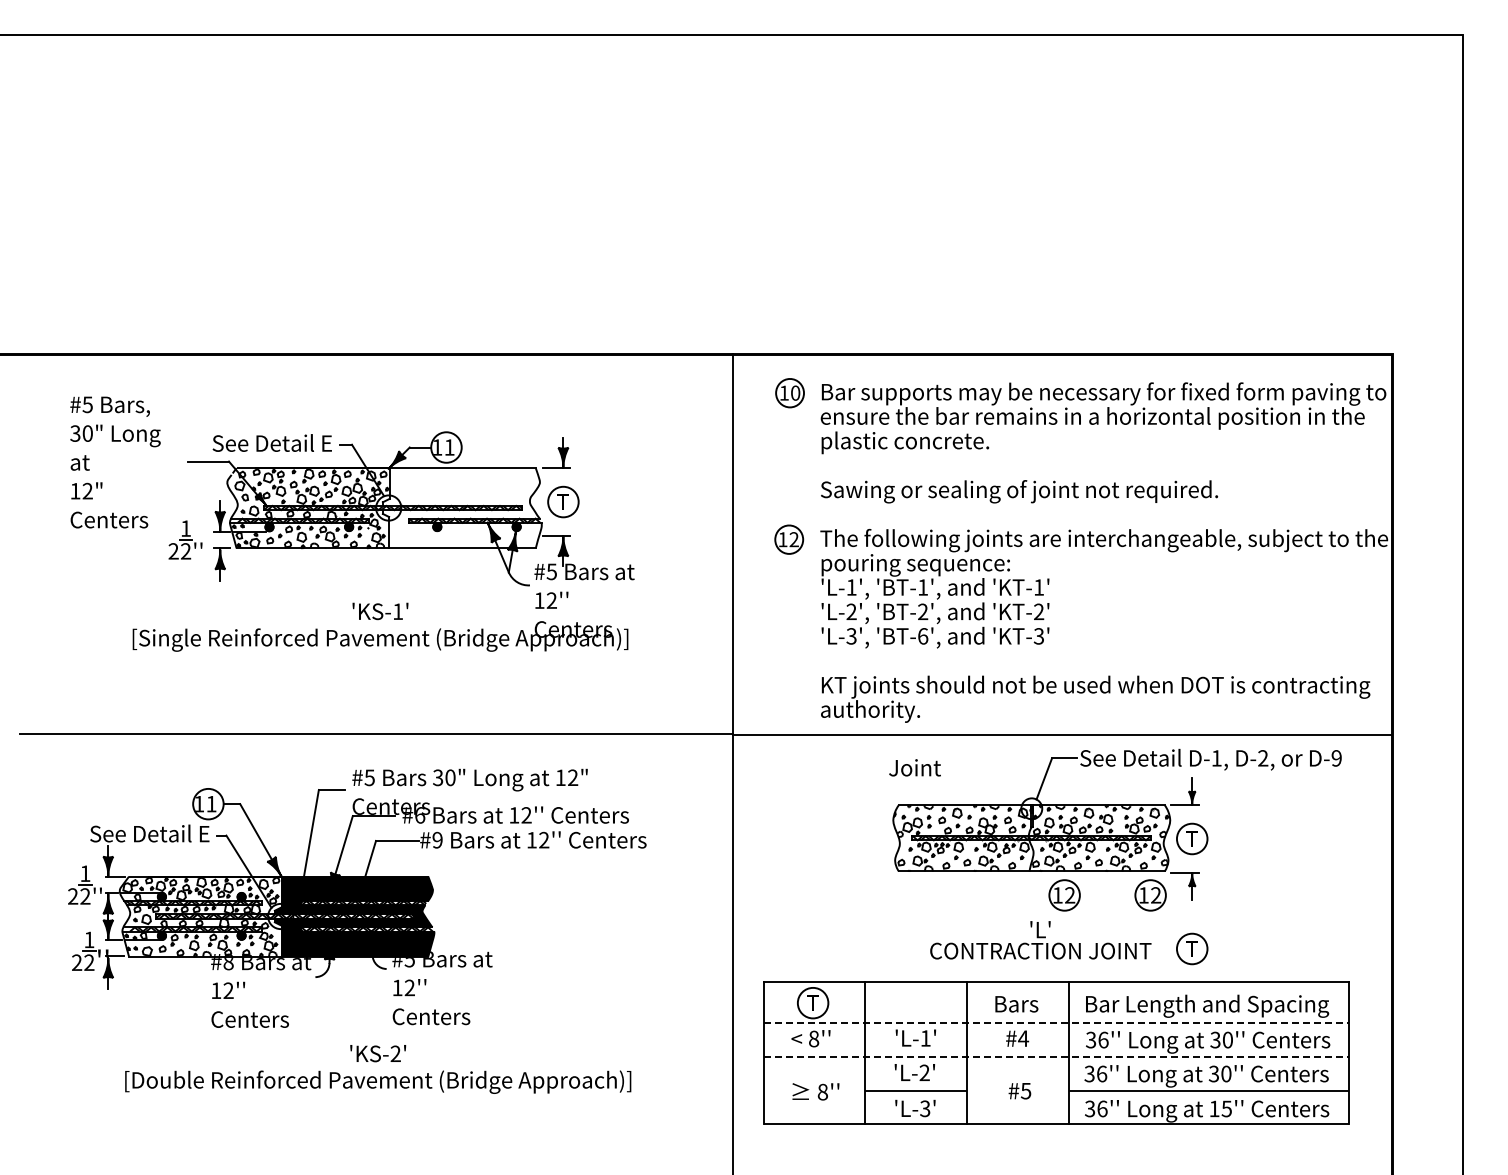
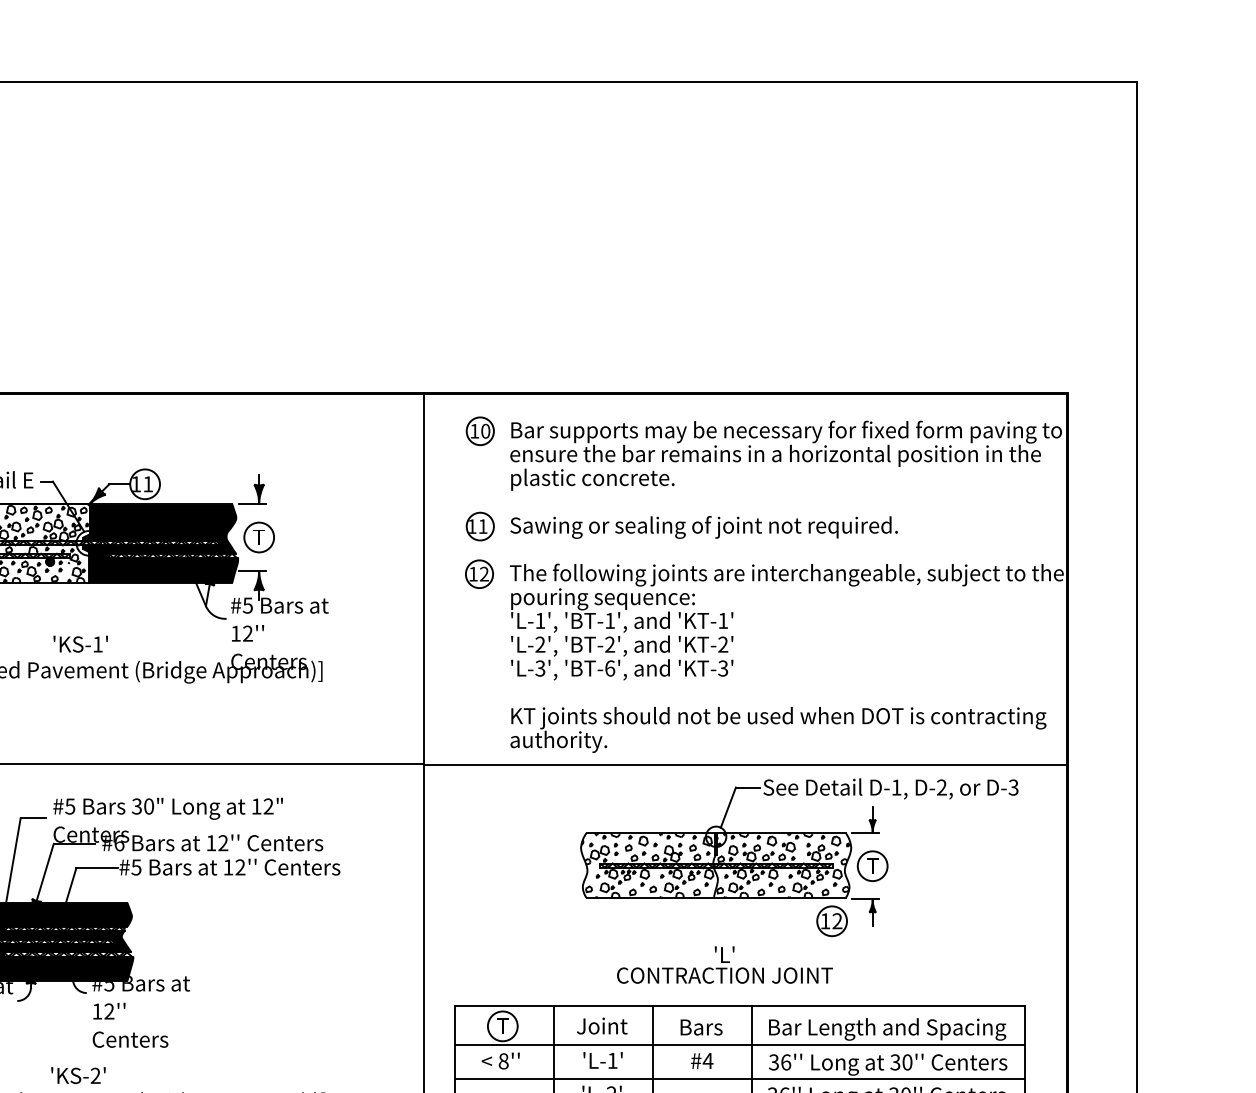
part: (789, 490) -> (479, 526), added
fill: (462, 508) -> (160, 543), added
text: (1336, 758) -> (1013, 787), D-9 -> D-3
text: (914, 767) -> (601, 1025), moved
text: (437, 839) -> (136, 866), #9 -> #5
part: (1064, 895) -> (748, 921), removed
part: (1192, 948) -> (872, 973), removed
line: (1056, 1022) -> (740, 1045), dashed -> solid
line: (1056, 1056) -> (740, 1078), dashed -> solid

